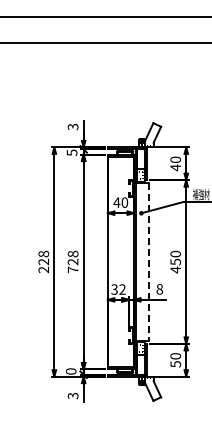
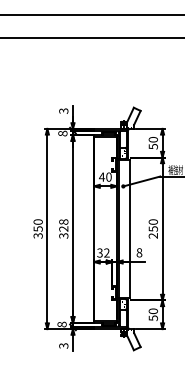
text: (71, 152) -> (62, 133), 5 -> 8
text: (175, 167) -> (153, 146), 40 -> 50
text: (43, 261) -> (37, 228), 228 -> 350
line: (149, 262) -> (130, 229), dashed -> solid
text: (72, 269) -> (63, 235), 728 -> 328
text: (175, 269) -> (153, 235), 450 -> 250
text: (71, 371) -> (62, 324), 0 -> 8

